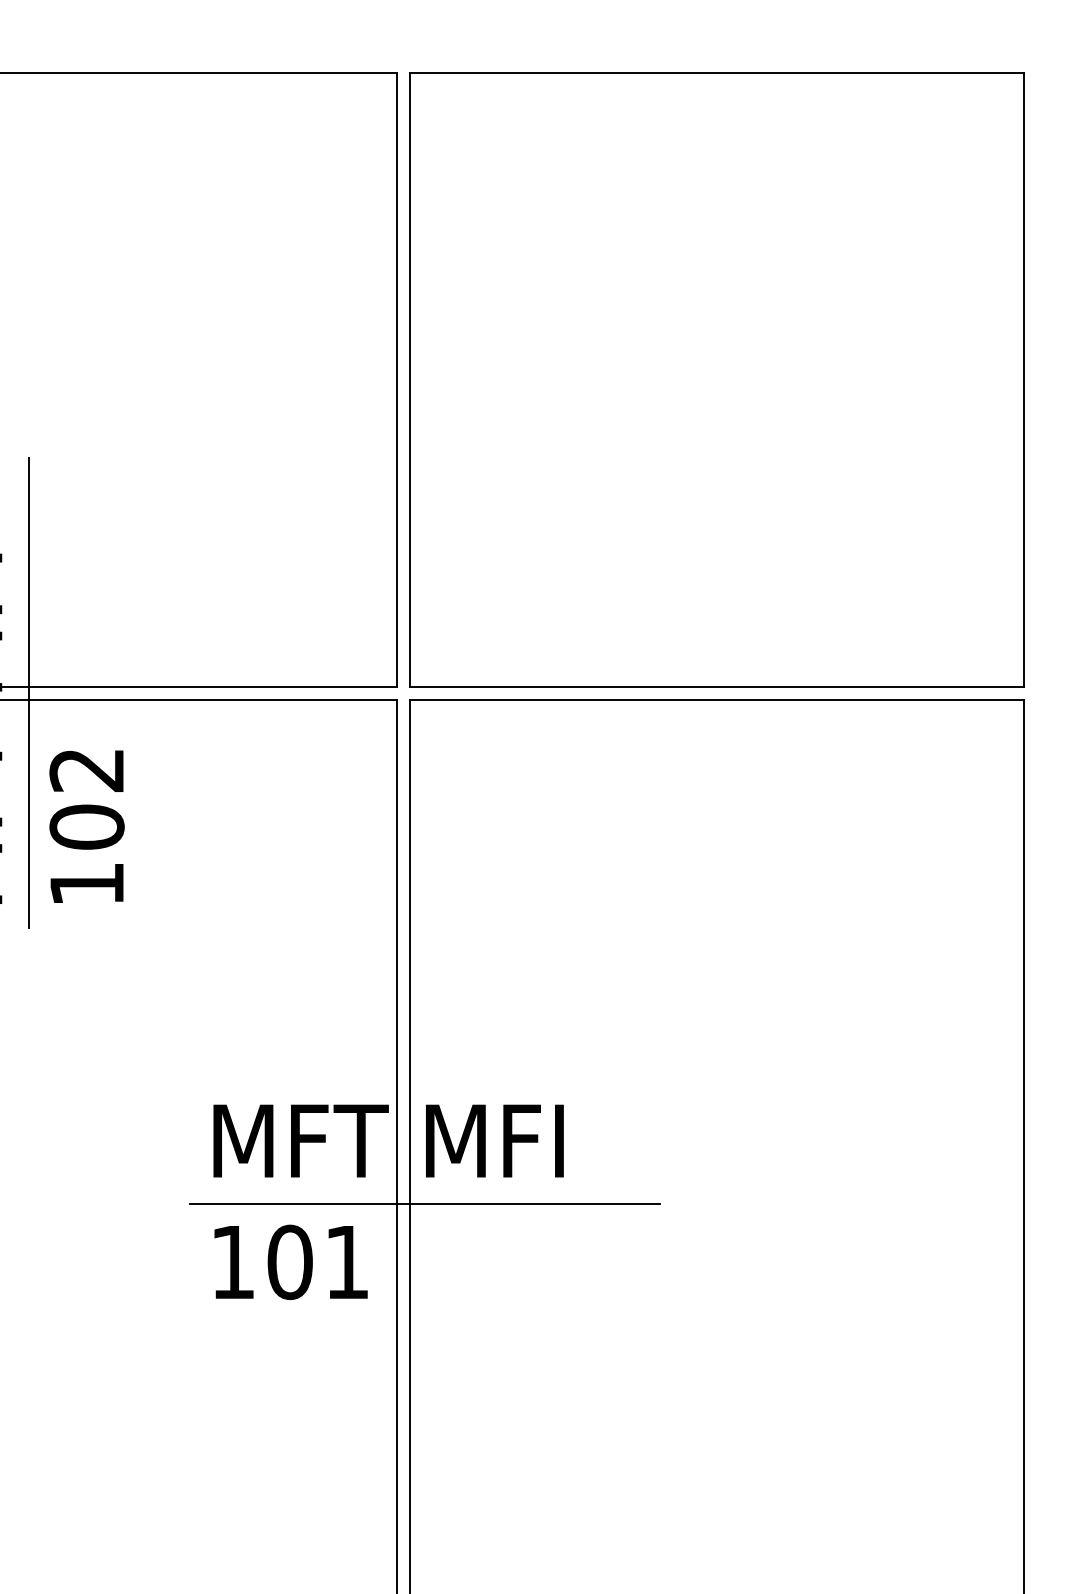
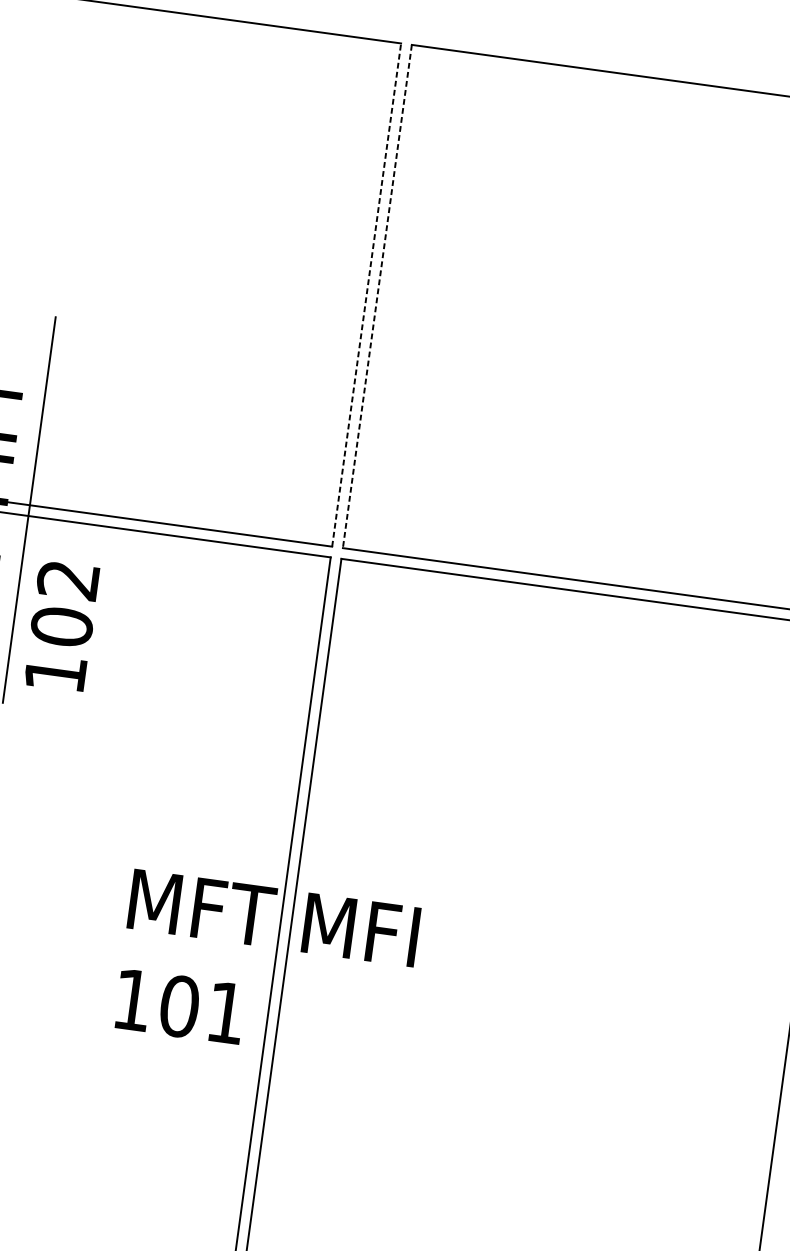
line: (397, 380) -> (366, 295), solid -> dashed
line: (410, 380) -> (377, 296), solid -> dashed
line: (424, 1204) -> (296, 974), removed

